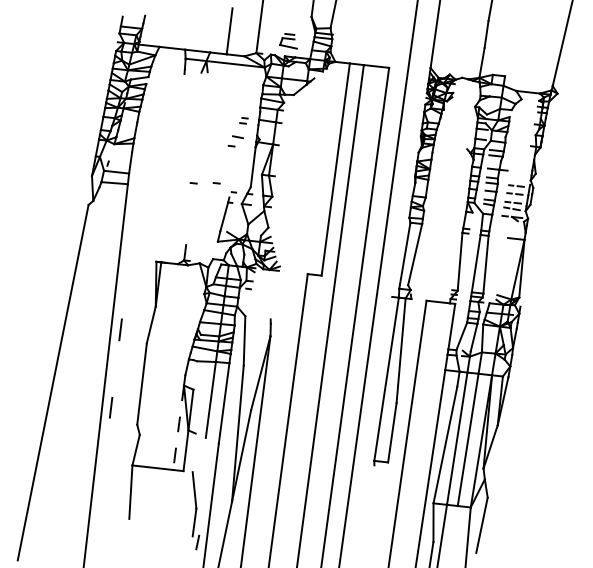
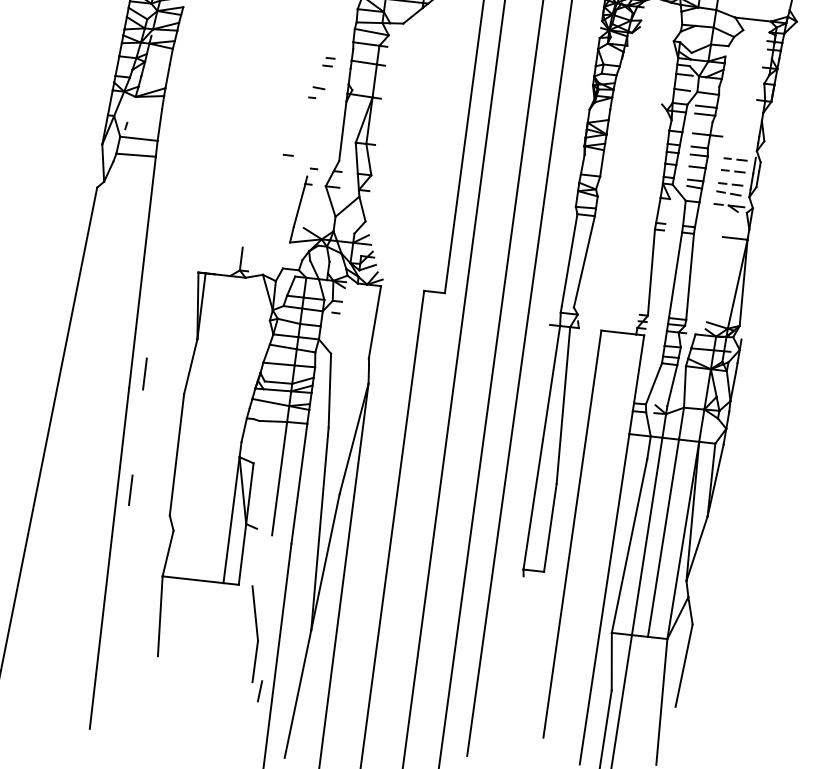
part: (235, 140) -> (316, 91), size x0.71
line: (193, 183) -> (253, 155), removed
line: (274, 294) -> (374, 321), added
line: (178, 427) -> (231, 519), dashed -> solid

